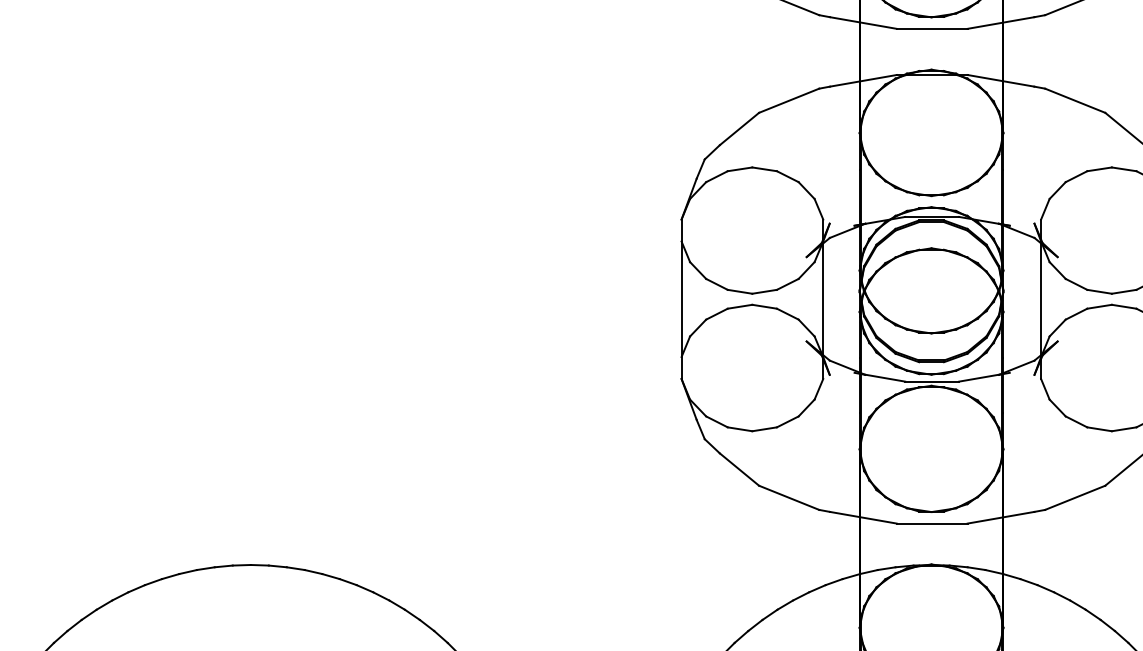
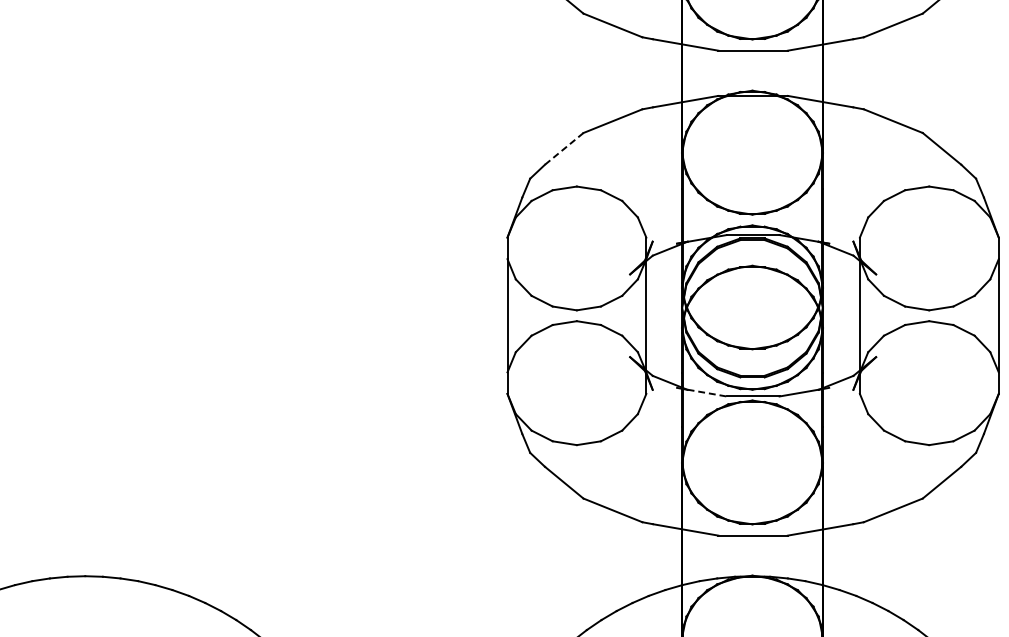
line: (739, 128) -> (564, 148), solid -> dashed
line: (885, 378) -> (707, 393), solid -> dashed

